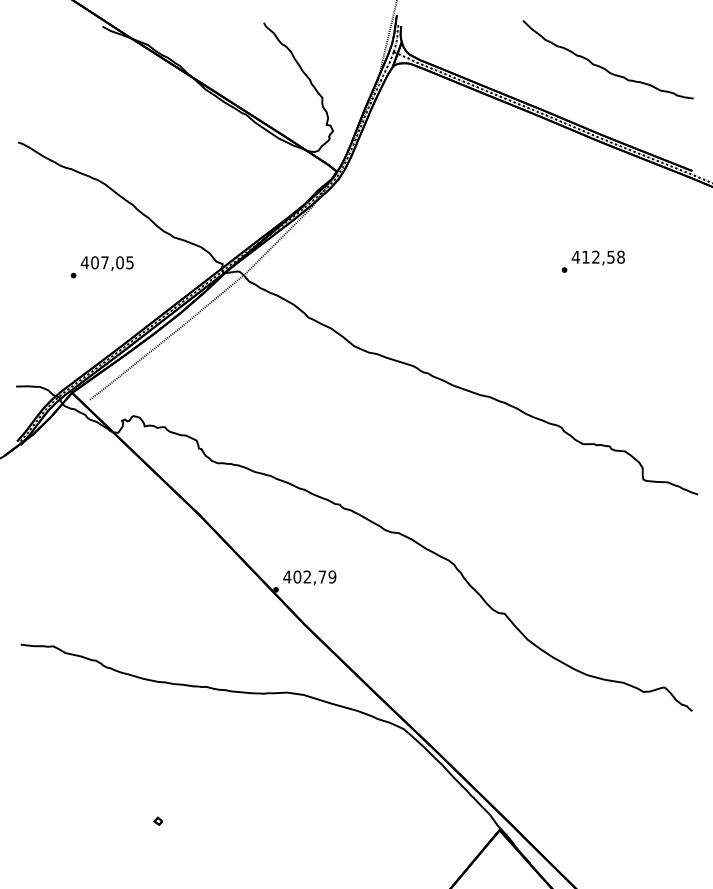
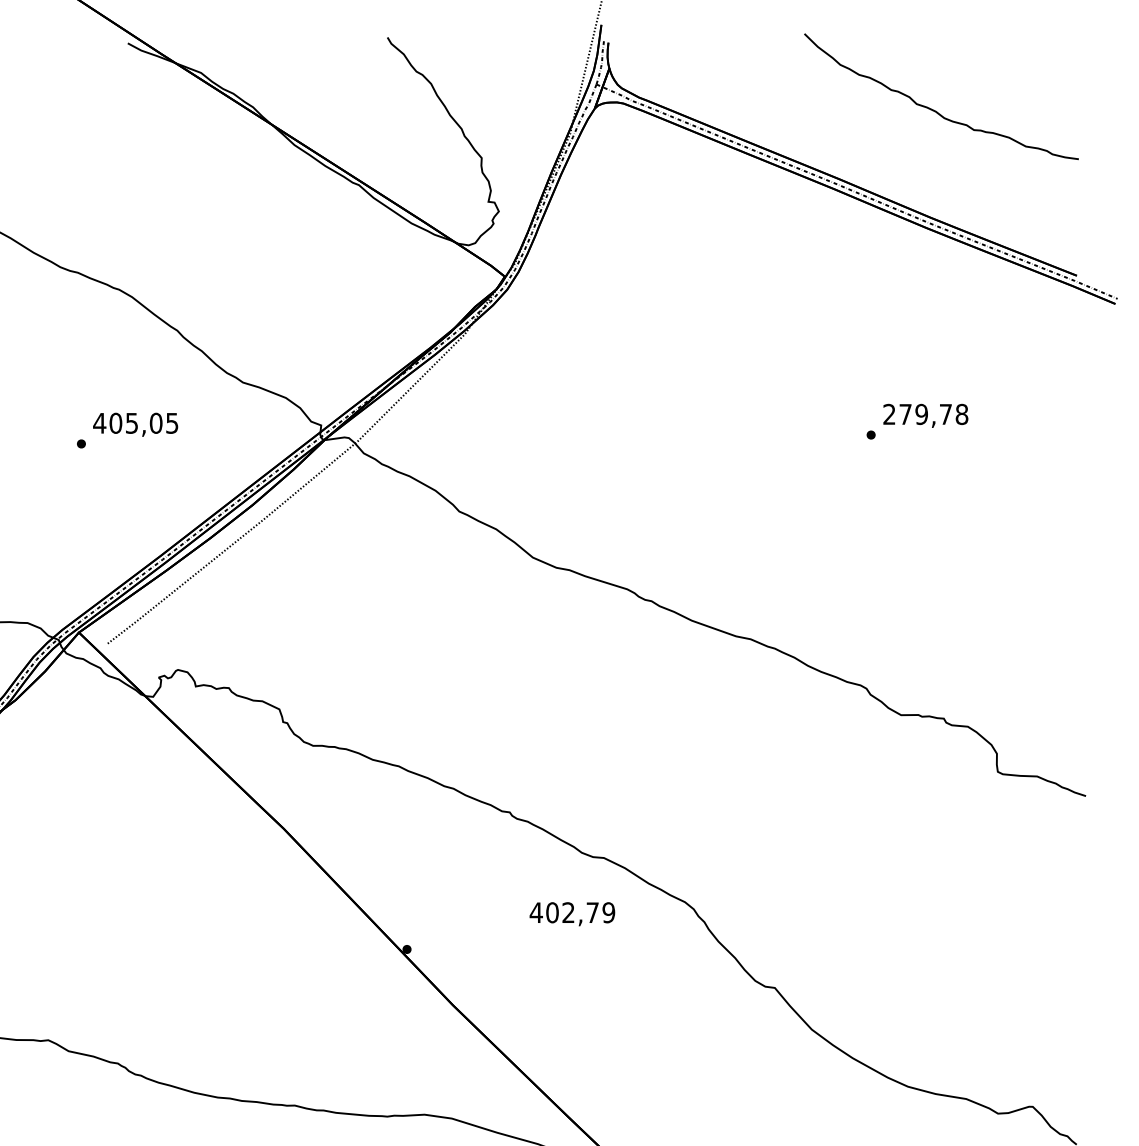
text: (592, 256) -> (916, 413), 412,58 -> 279,78
text: (104, 262) -> (131, 422), 407,05 -> 405,05
text: (309, 577) -> (571, 913), moved

